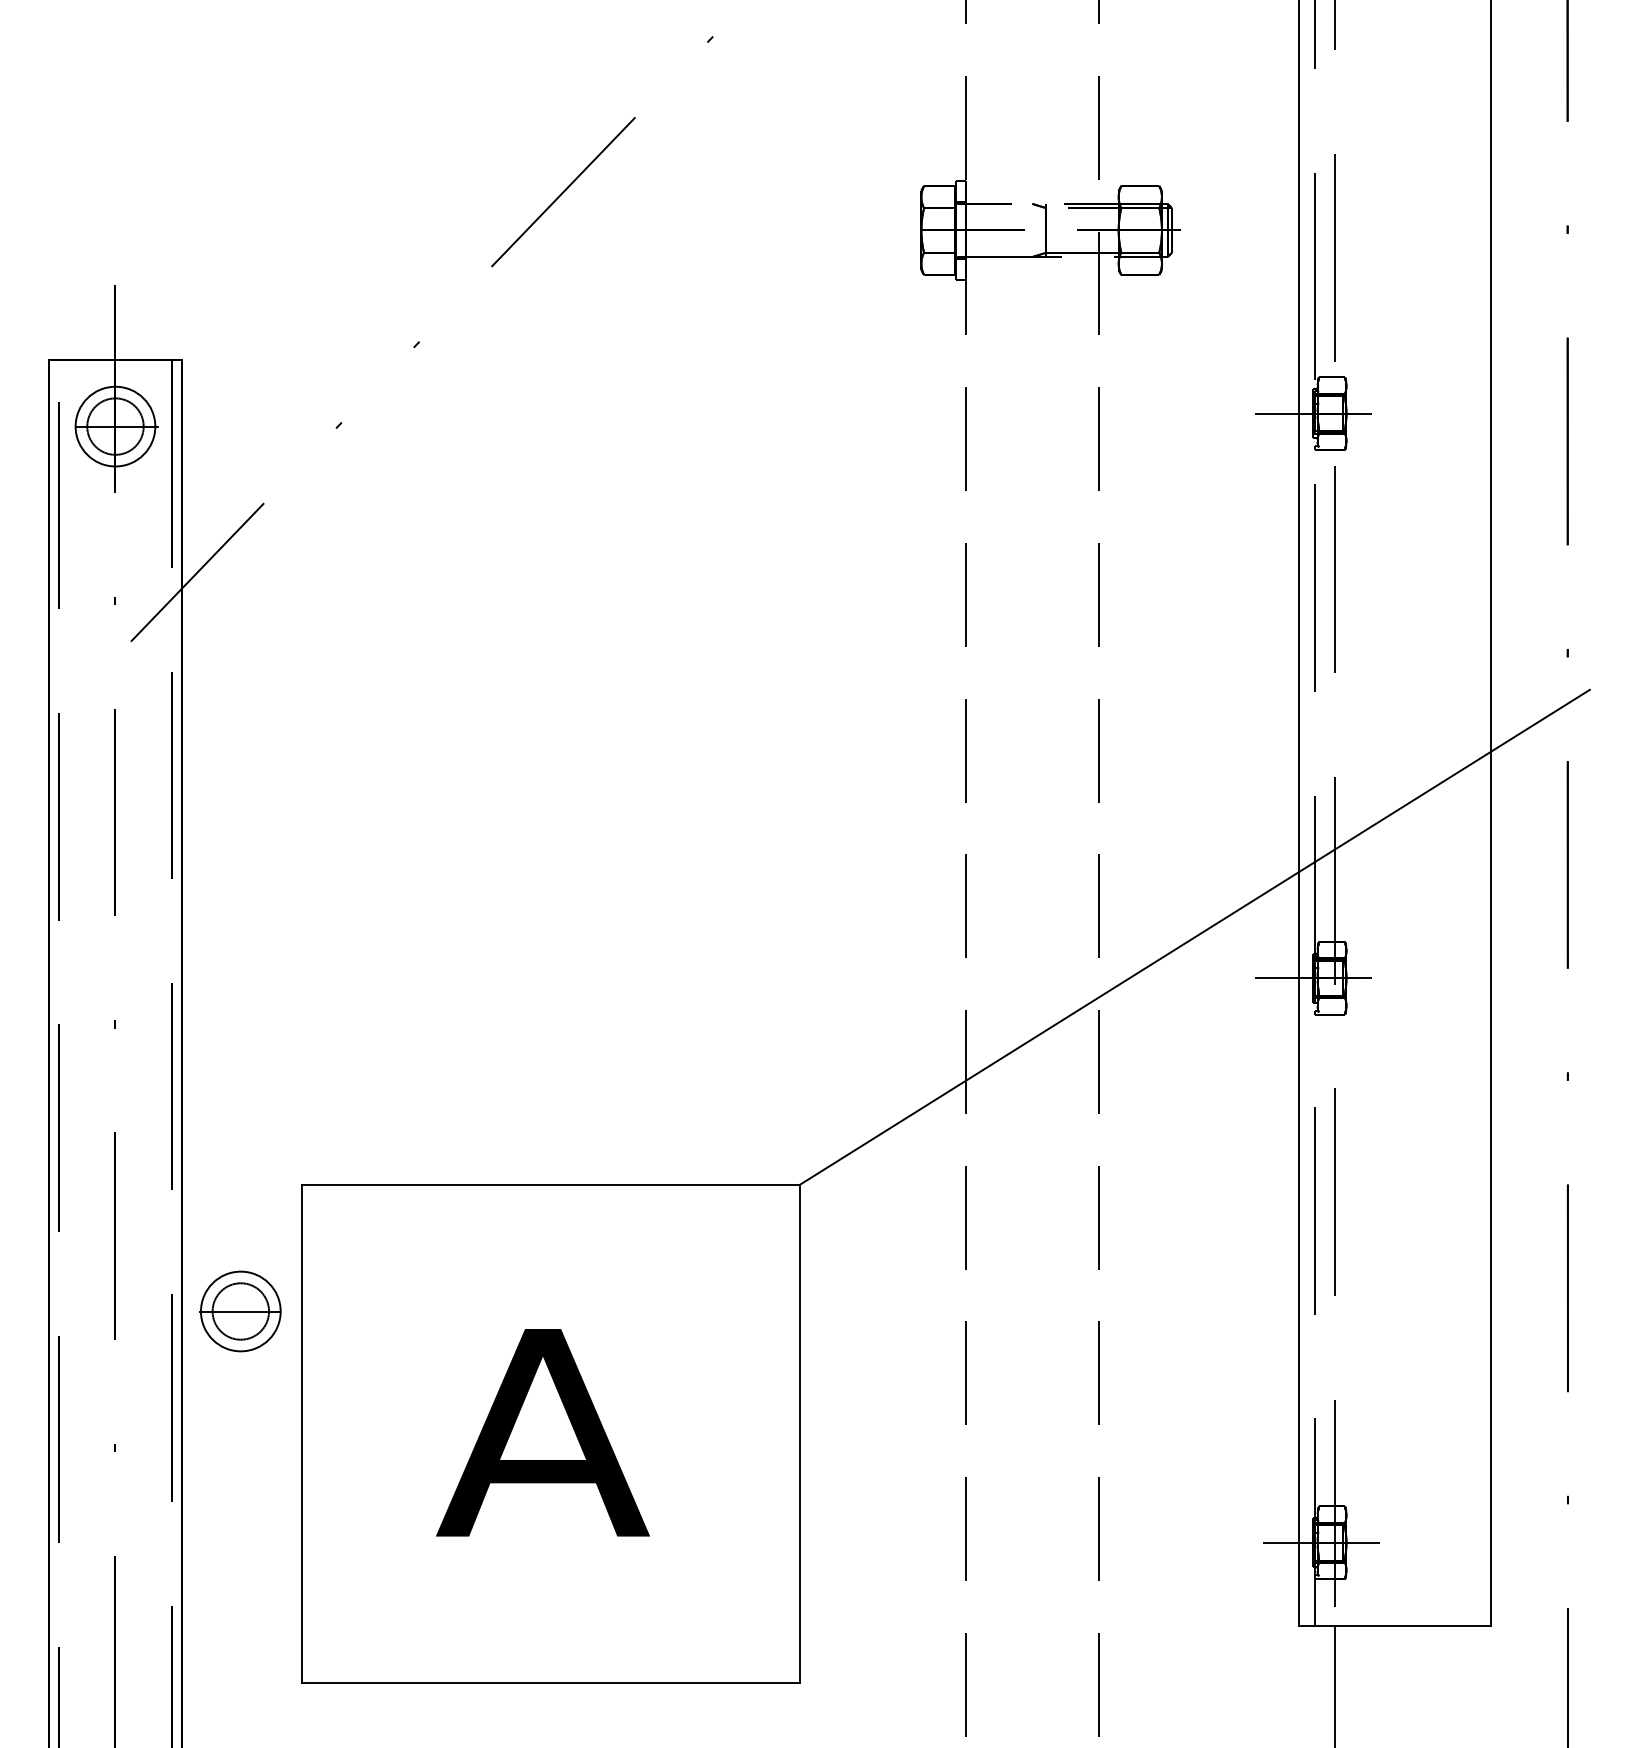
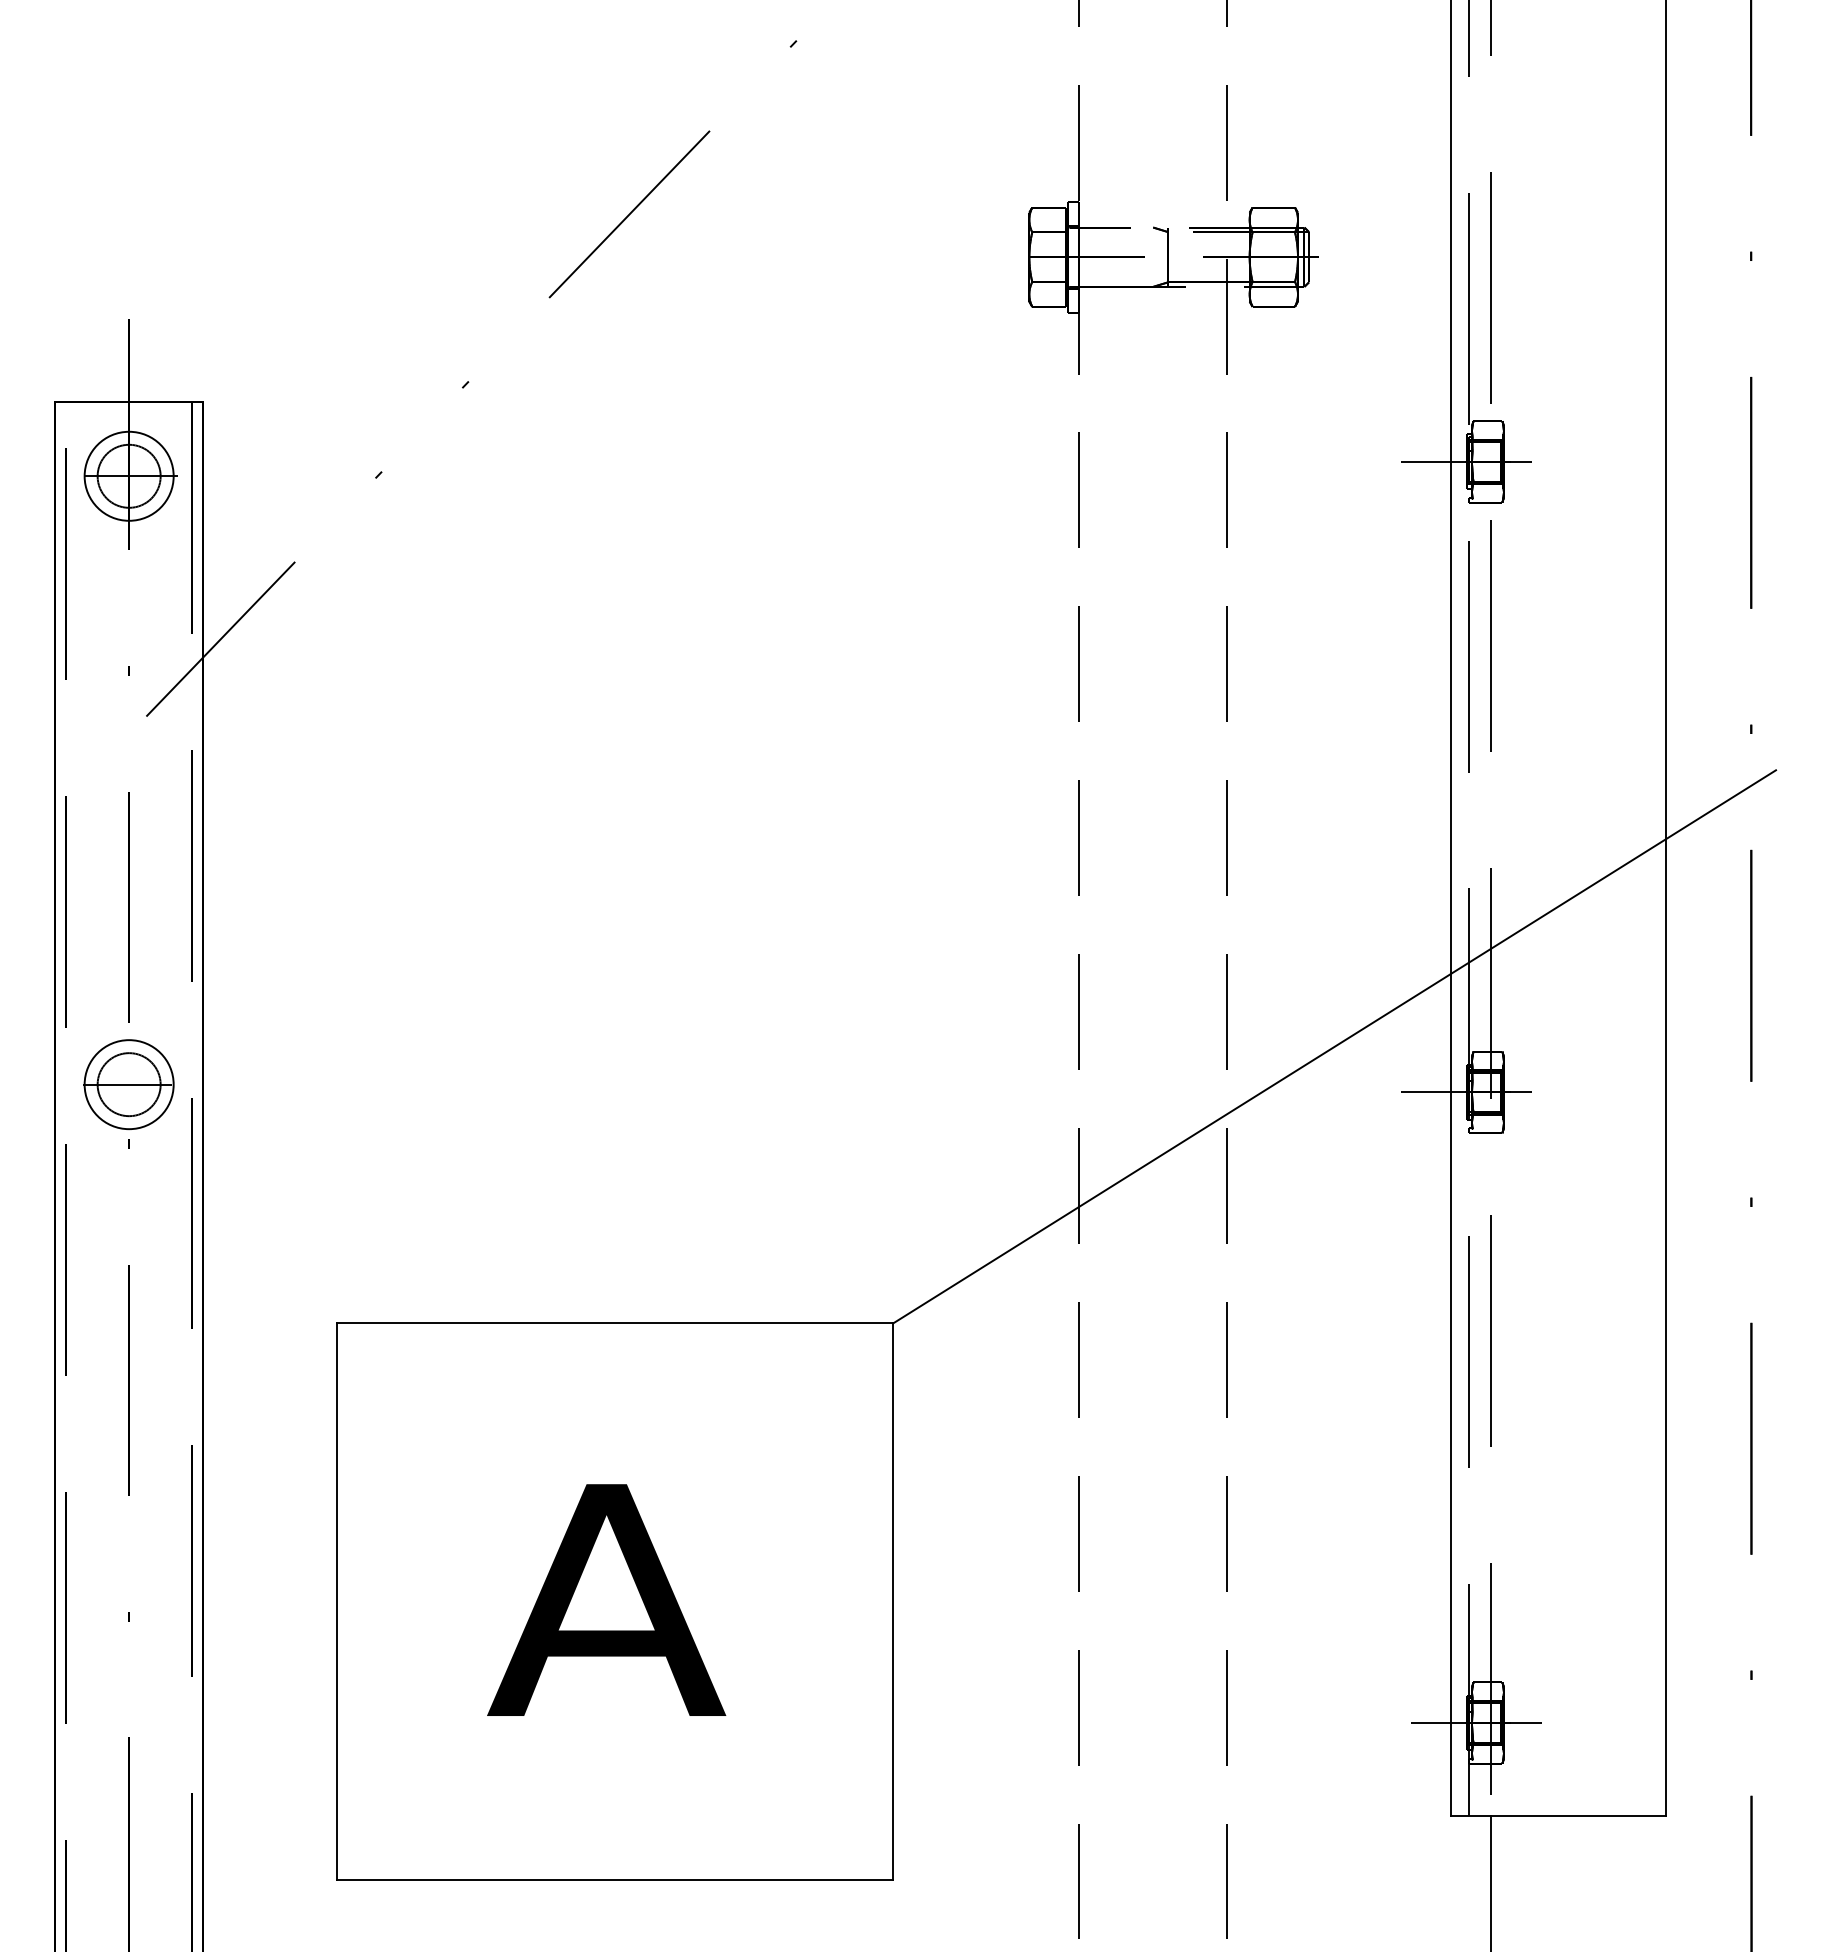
part: (240, 1311) -> (128, 1084), moved

